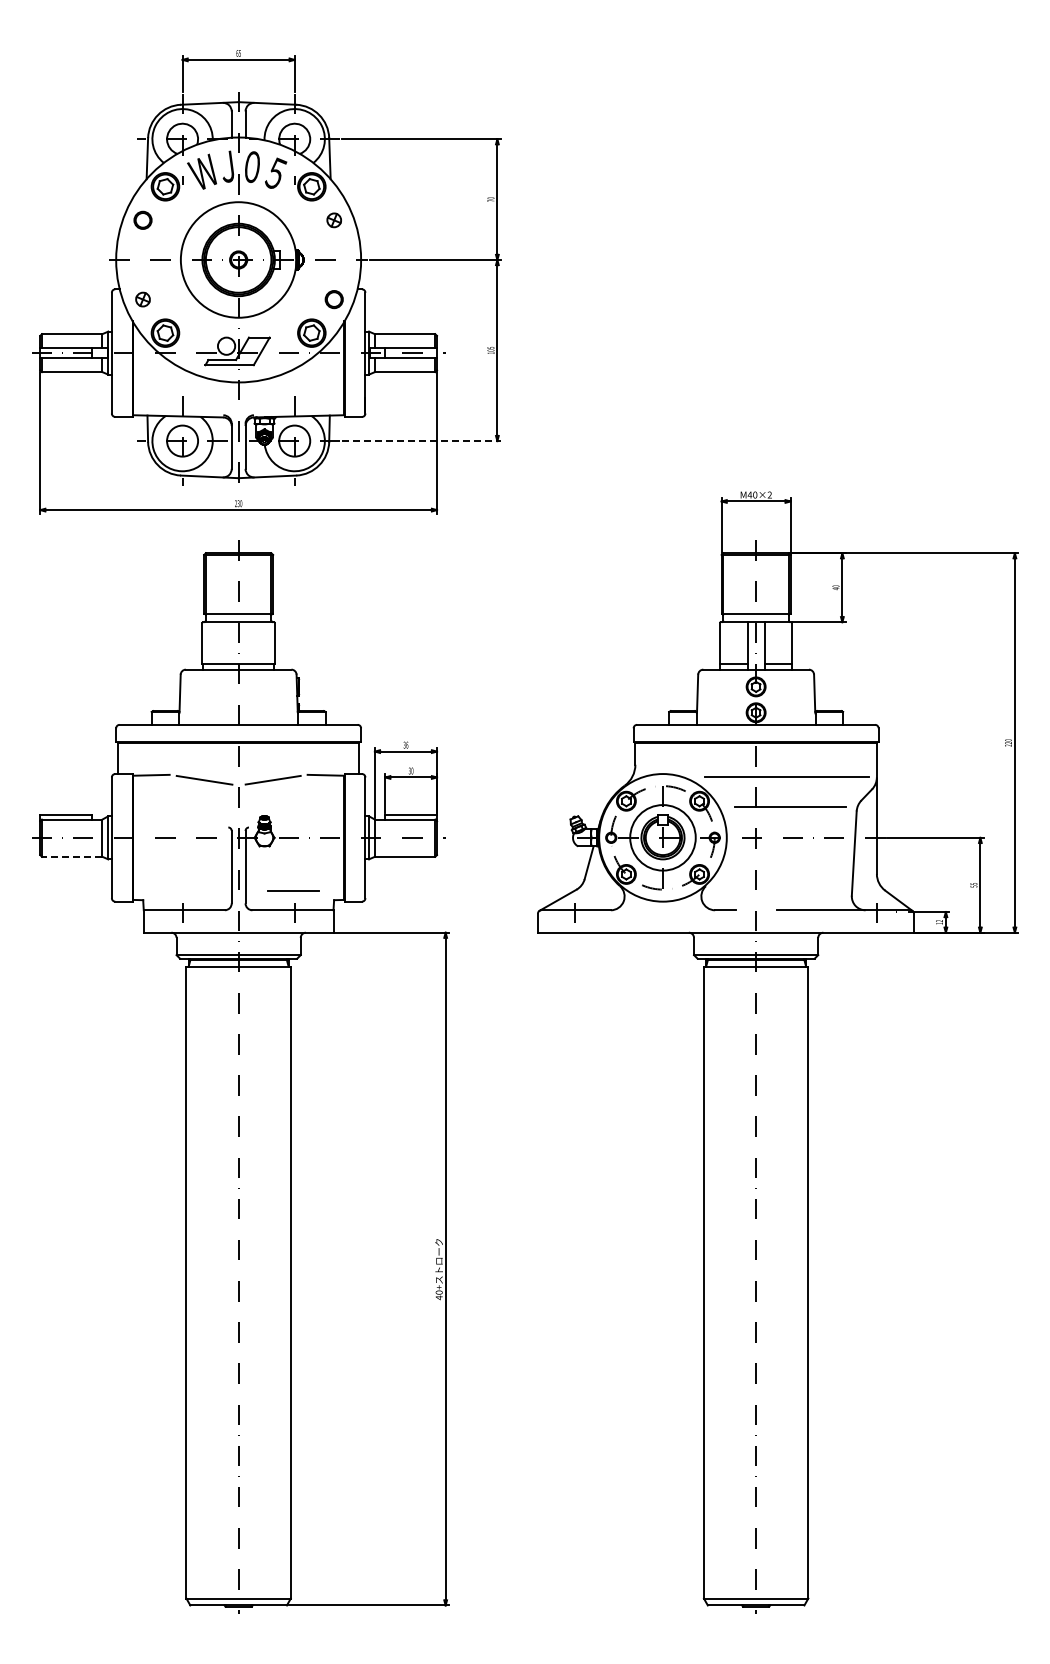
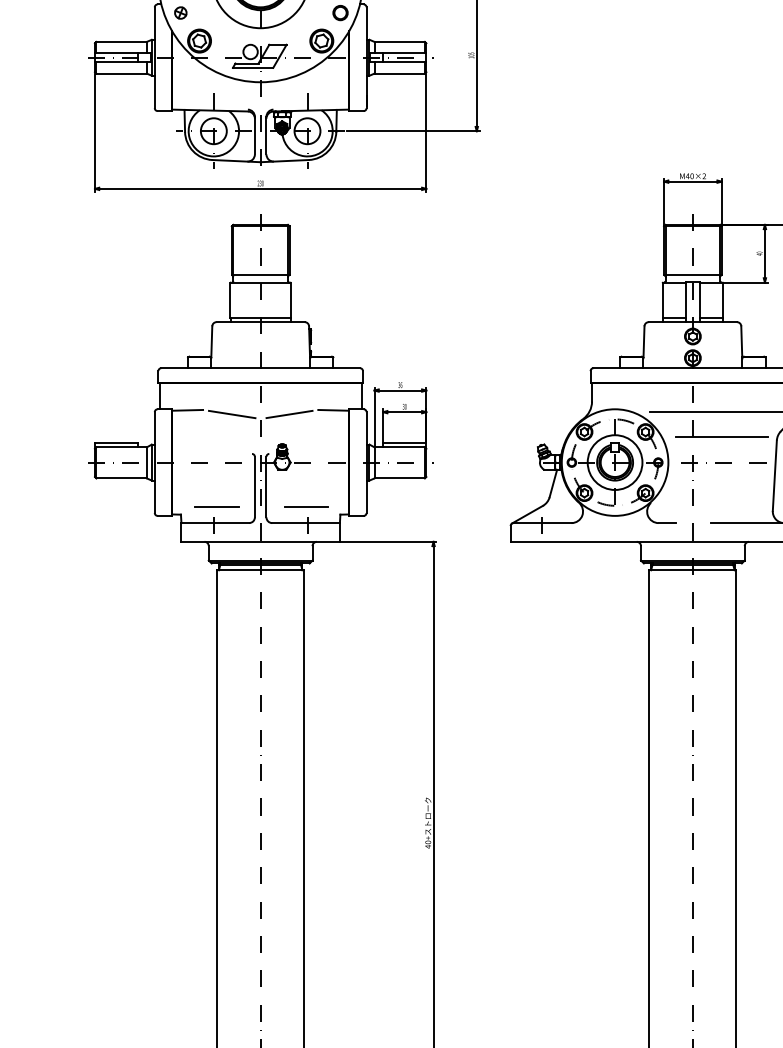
line: (421, 441) -> (413, 131), dashed -> solid
line: (71, 856) -> (121, 478), dashed -> solid
line: (186, 891) -> (217, 507), added

